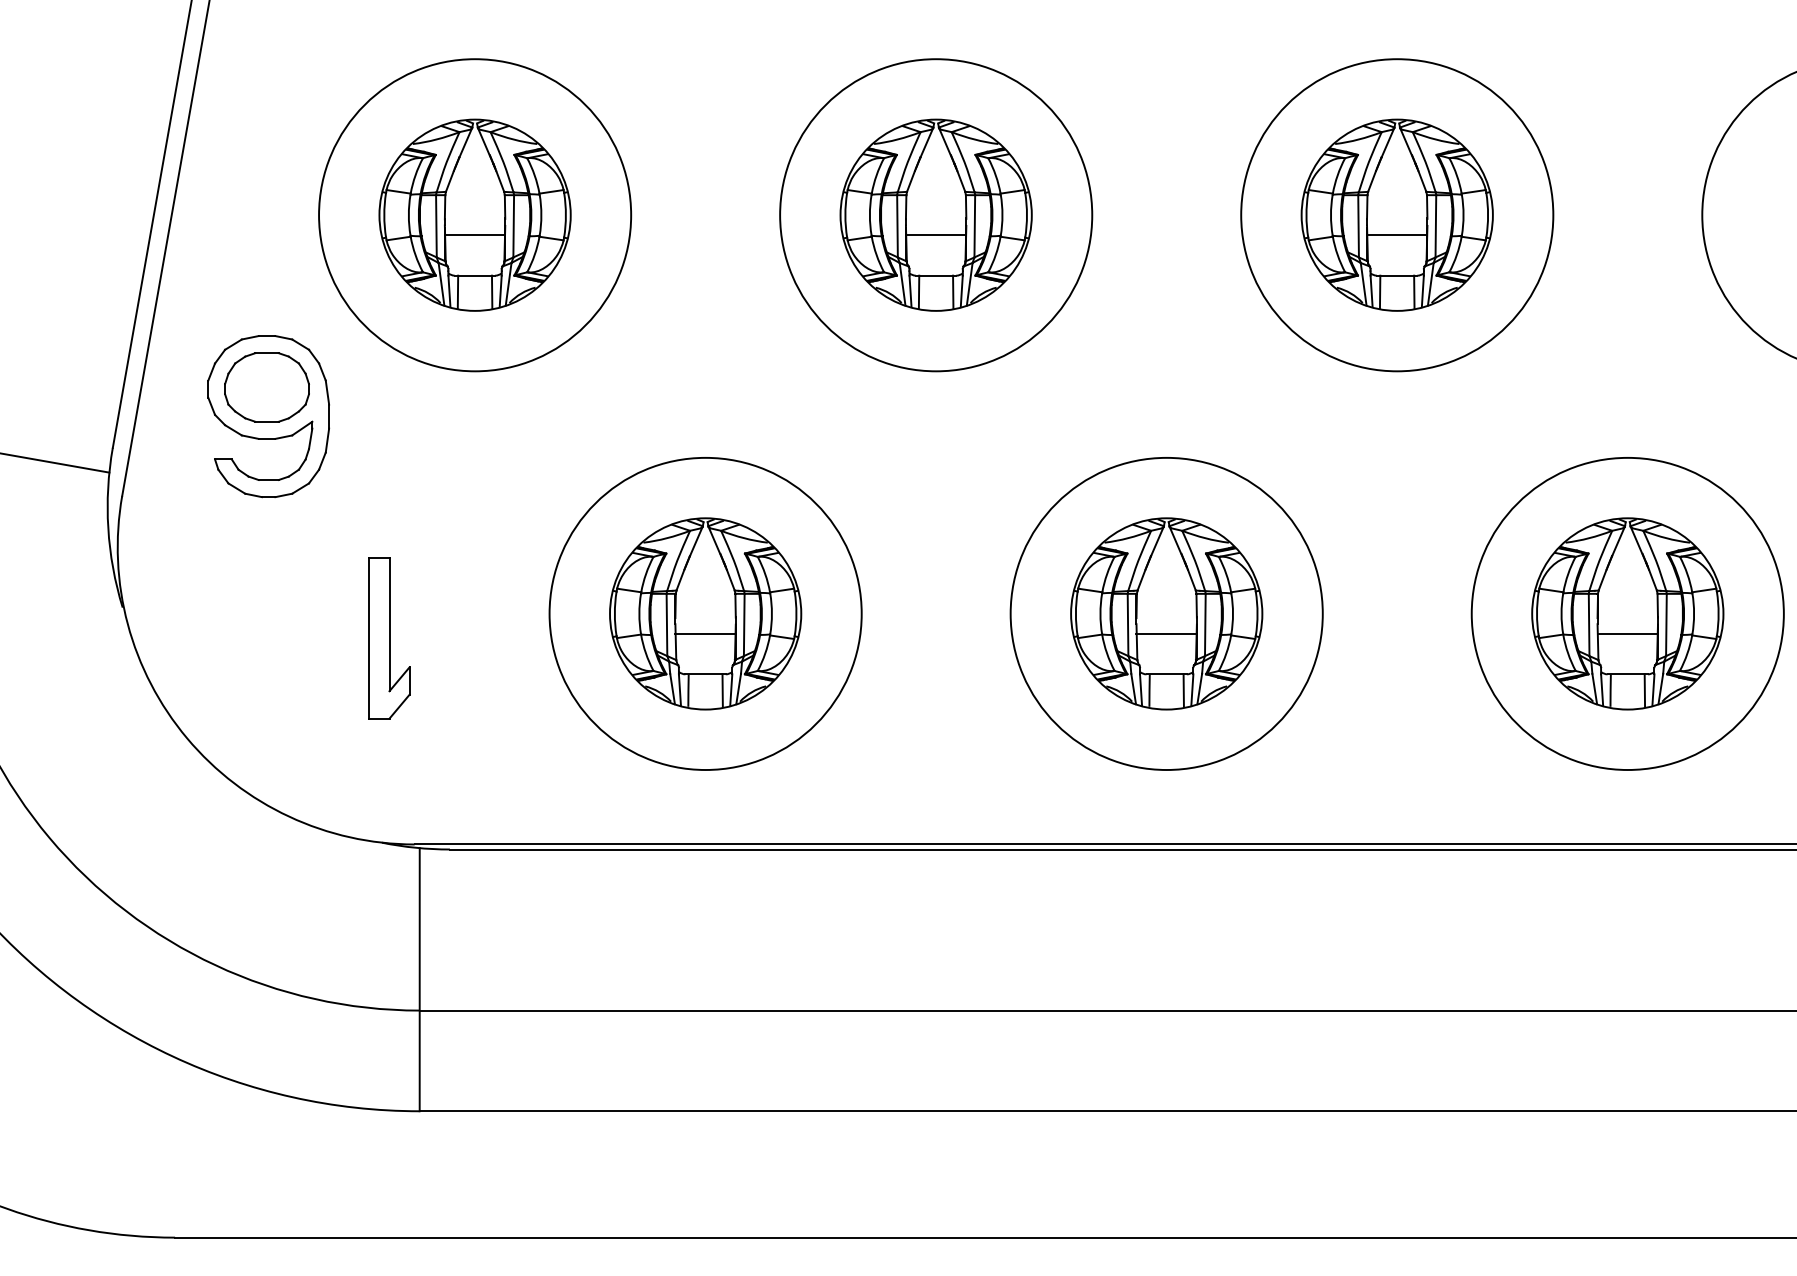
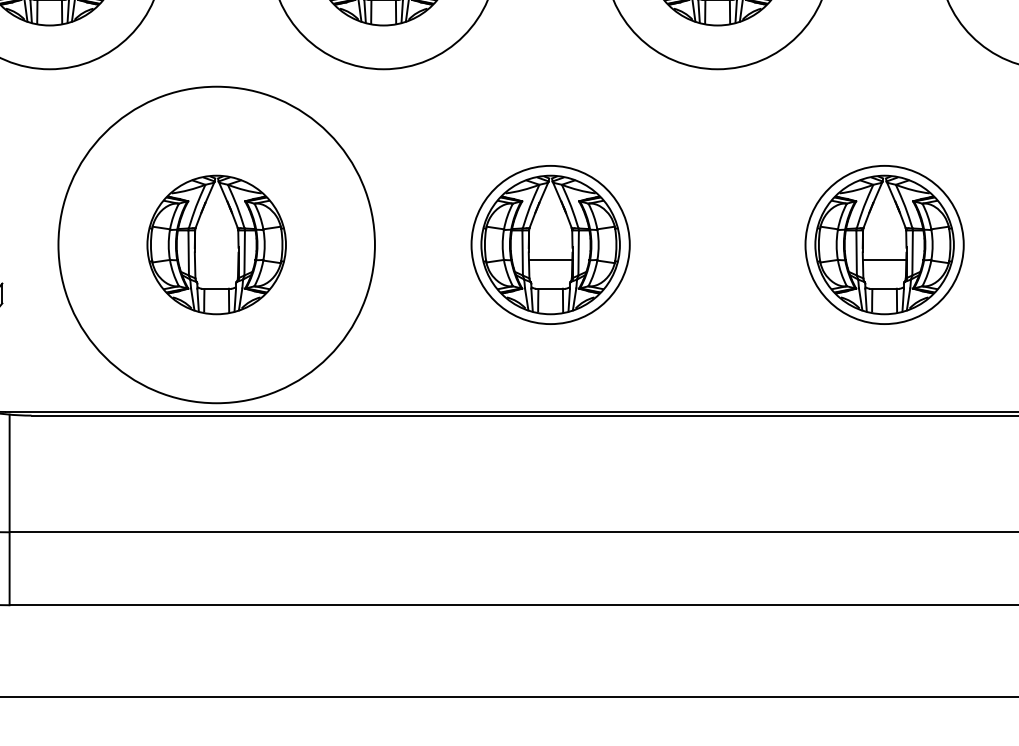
circle: (705, 613) -> (216, 244), size x1.4
circle: (1166, 613) -> (550, 244), size x0.7
circle: (1627, 613) -> (884, 244), size x0.7
line: (705, 634) -> (216, 259), removed

